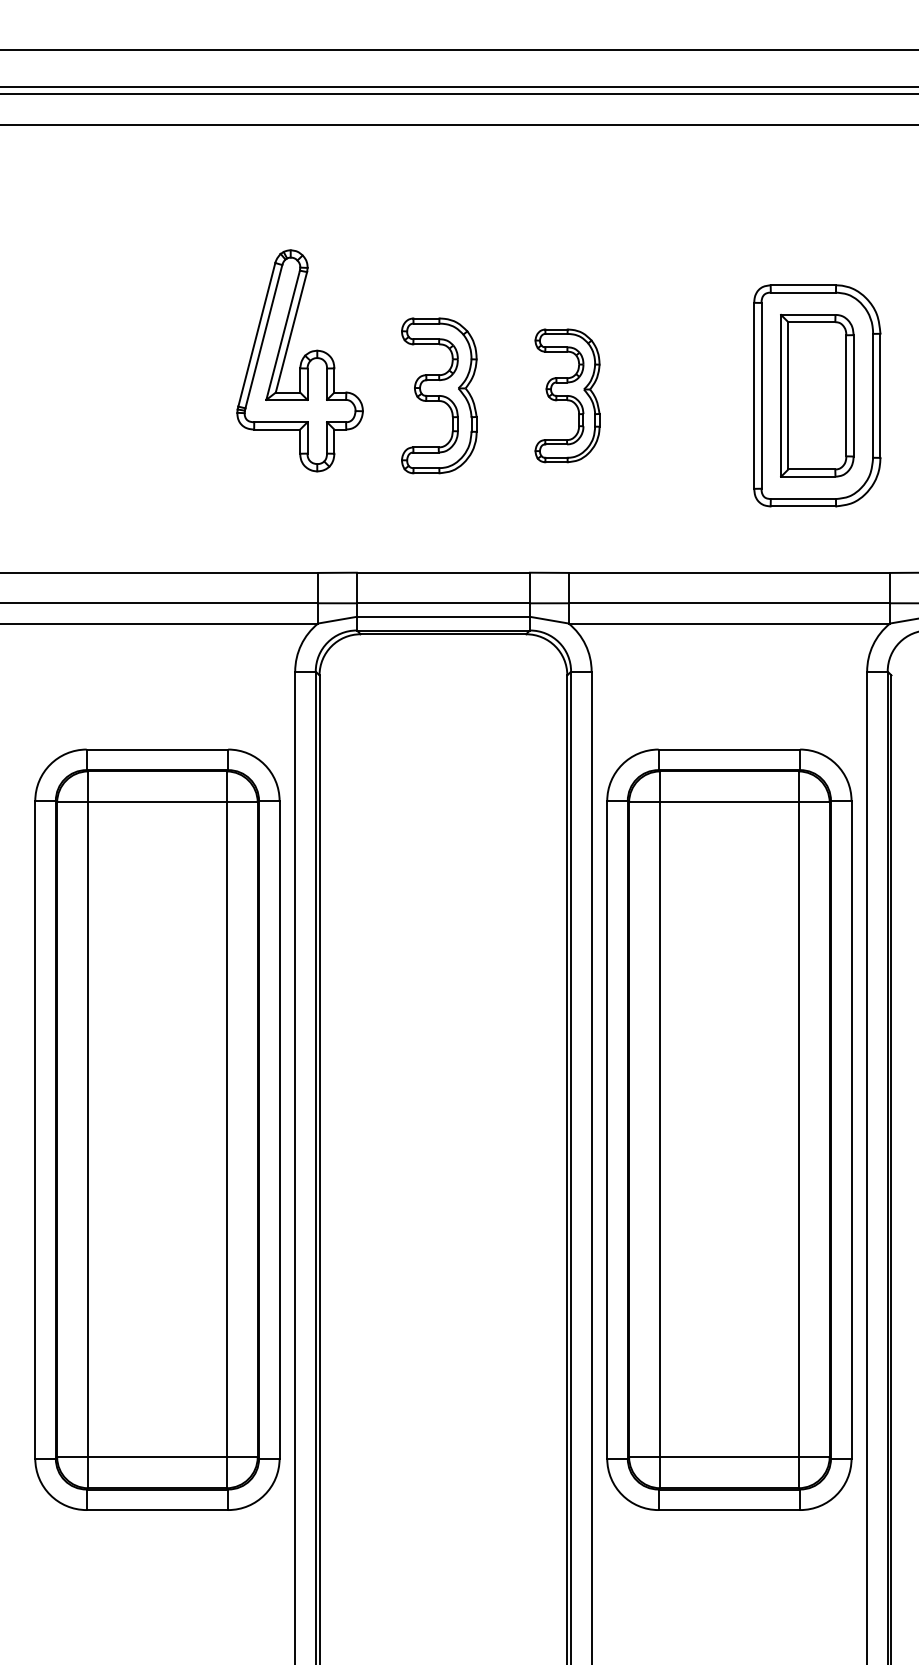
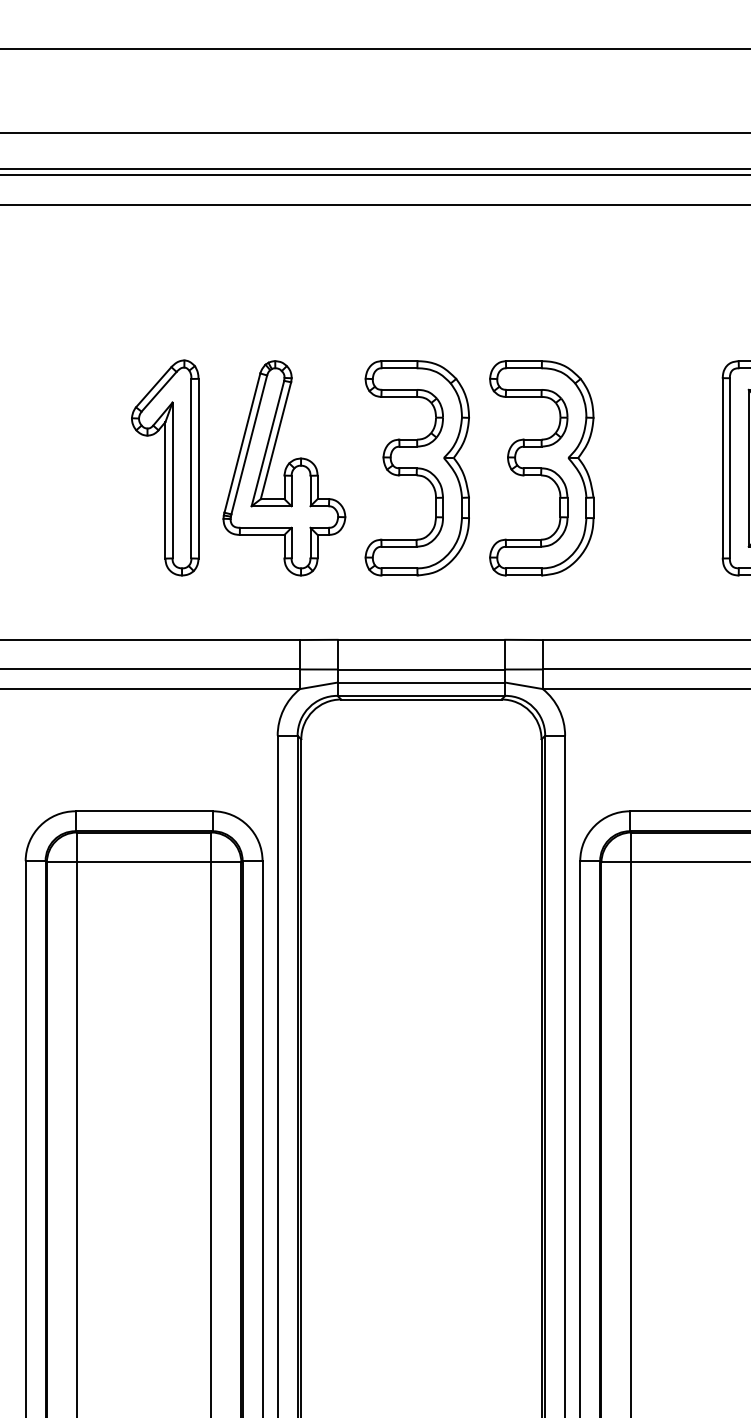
part: (299, 360) -> (283, 467), moved
part: (178, 395) -> (164, 467), added
part: (439, 395) -> (417, 467), size x1.43
part: (567, 395) -> (541, 467), size x1.67

